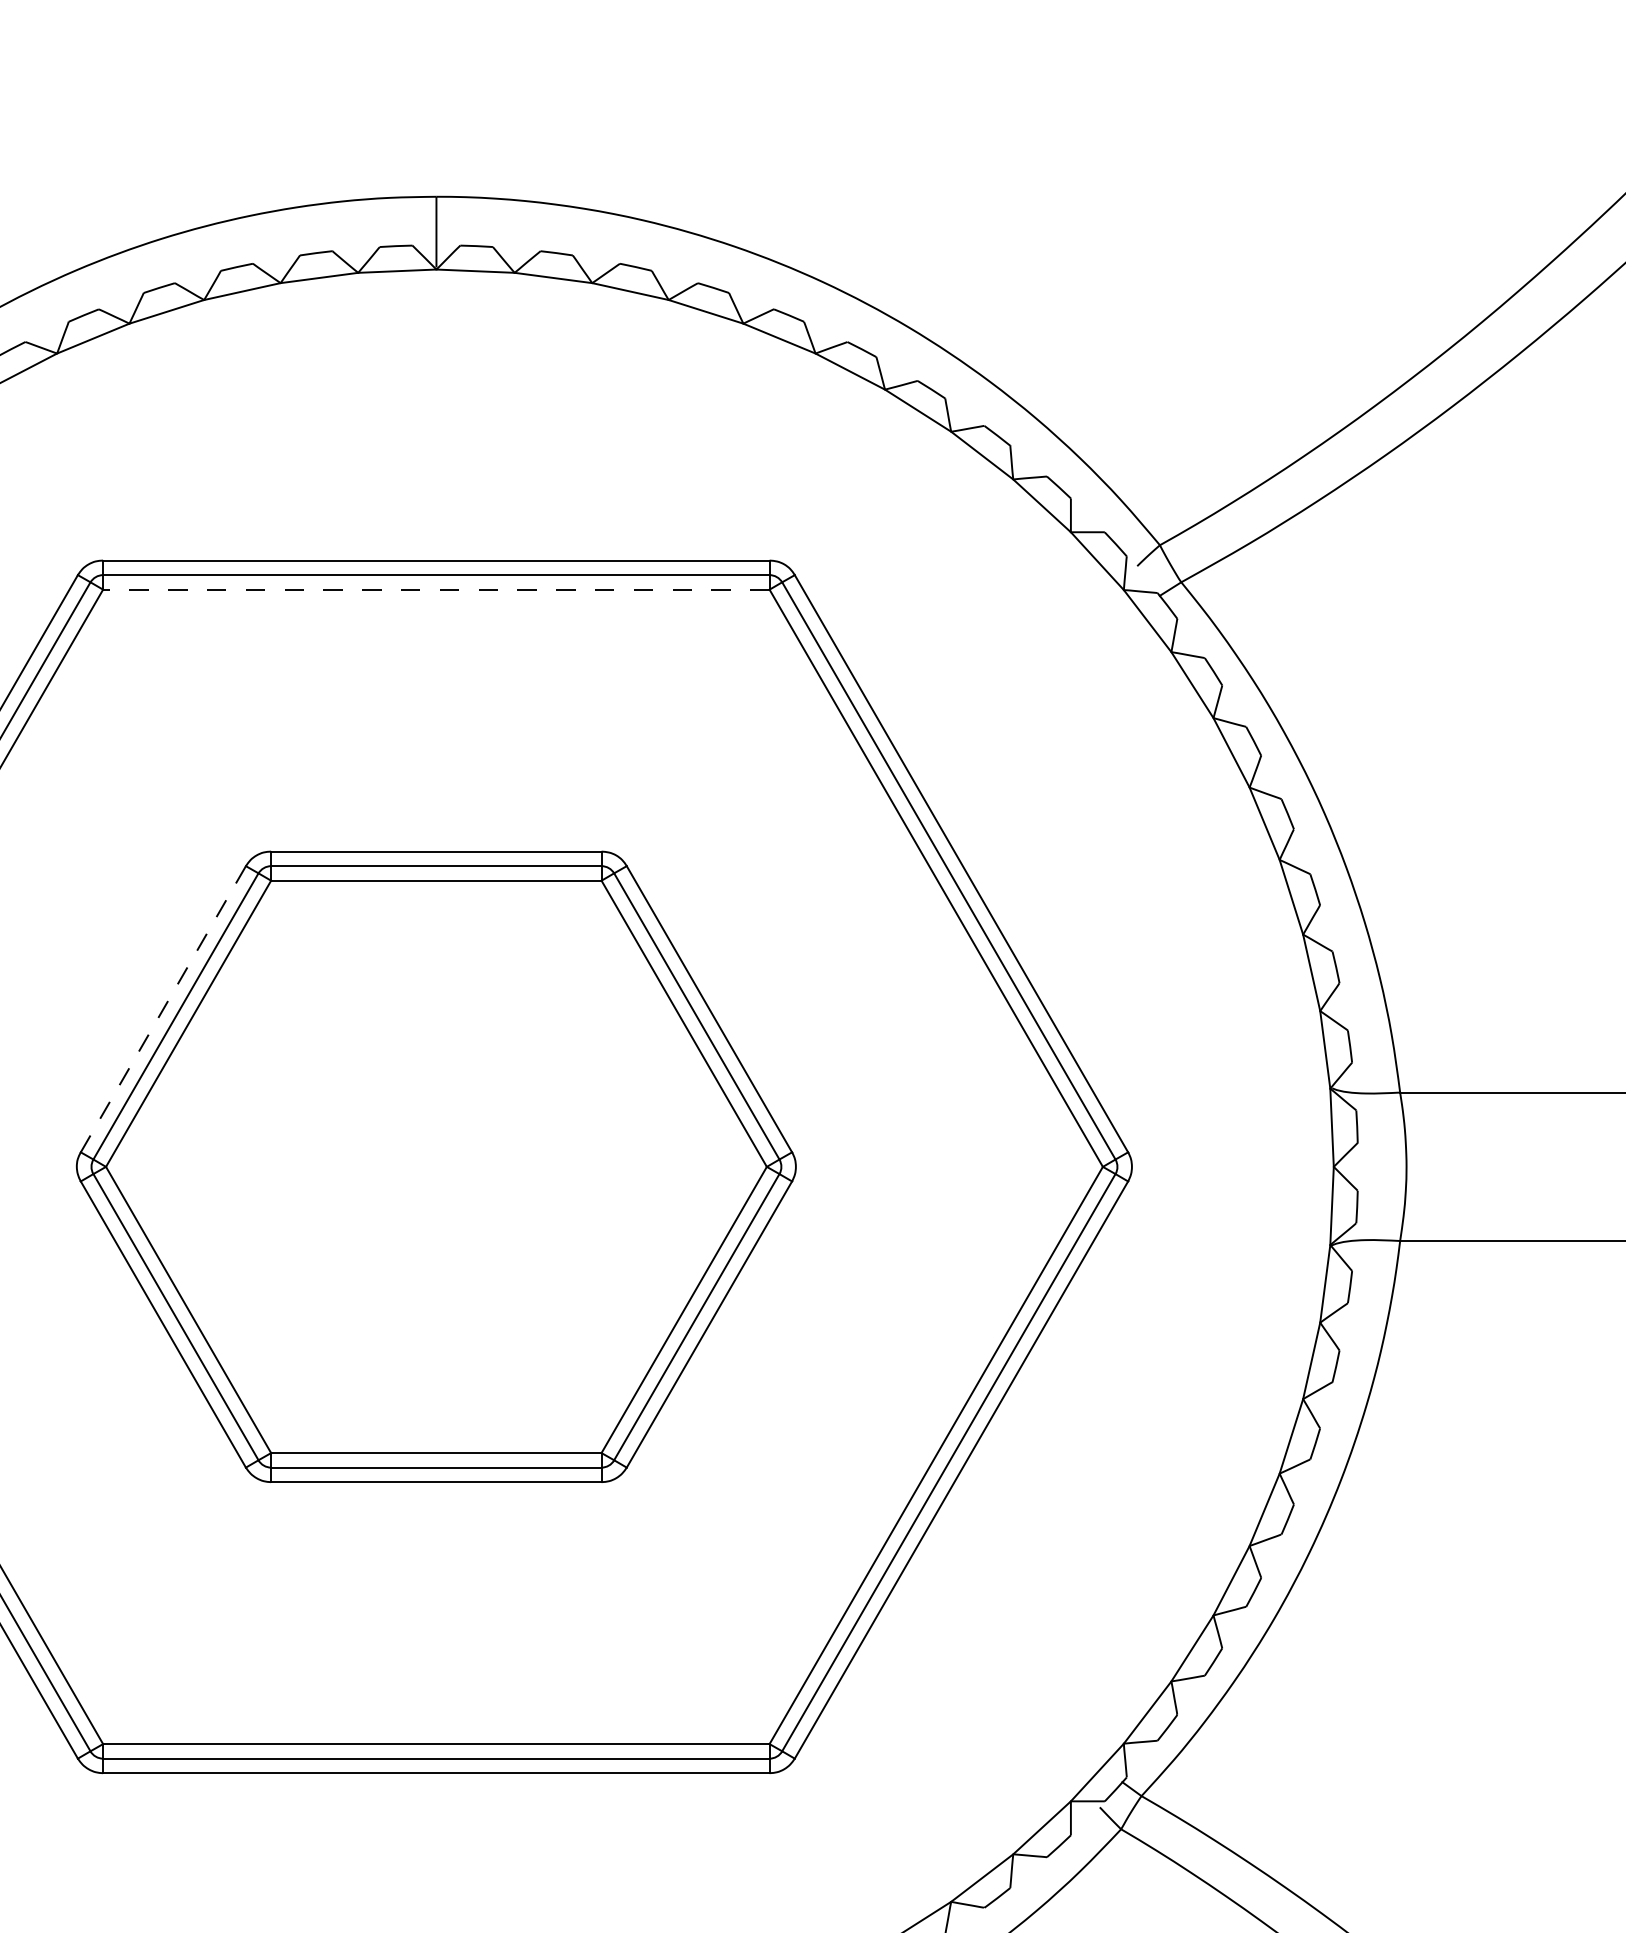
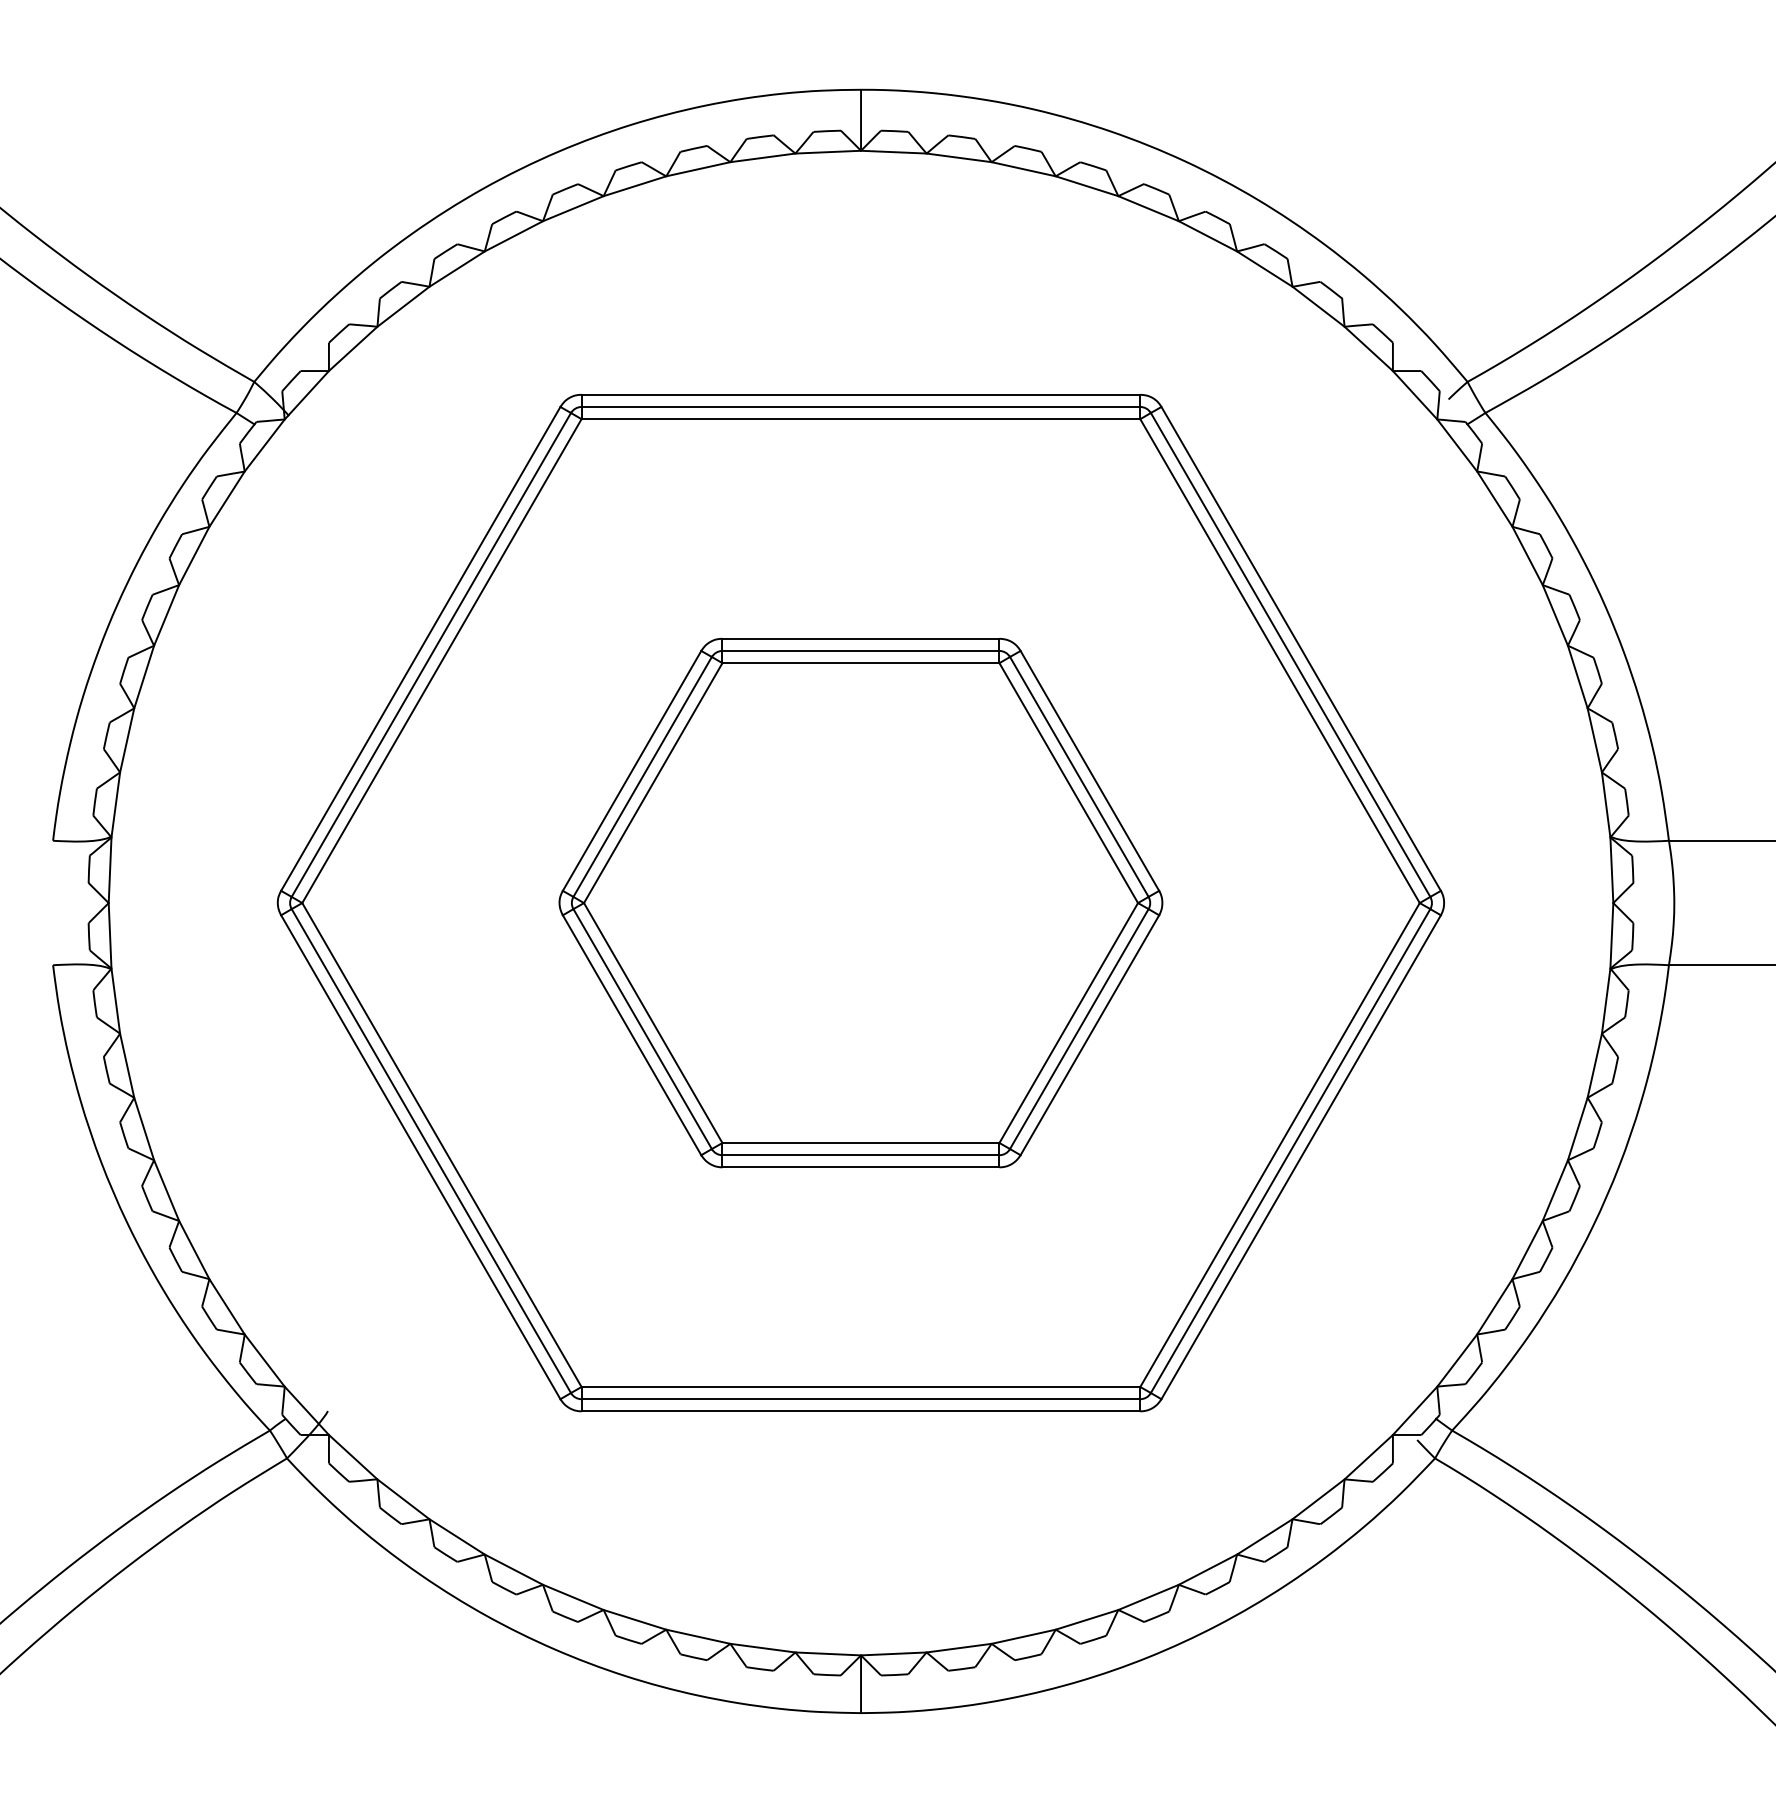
line: (435, 590) -> (860, 419), dashed -> solid
line: (163, 1008) -> (632, 770), dashed -> solid

